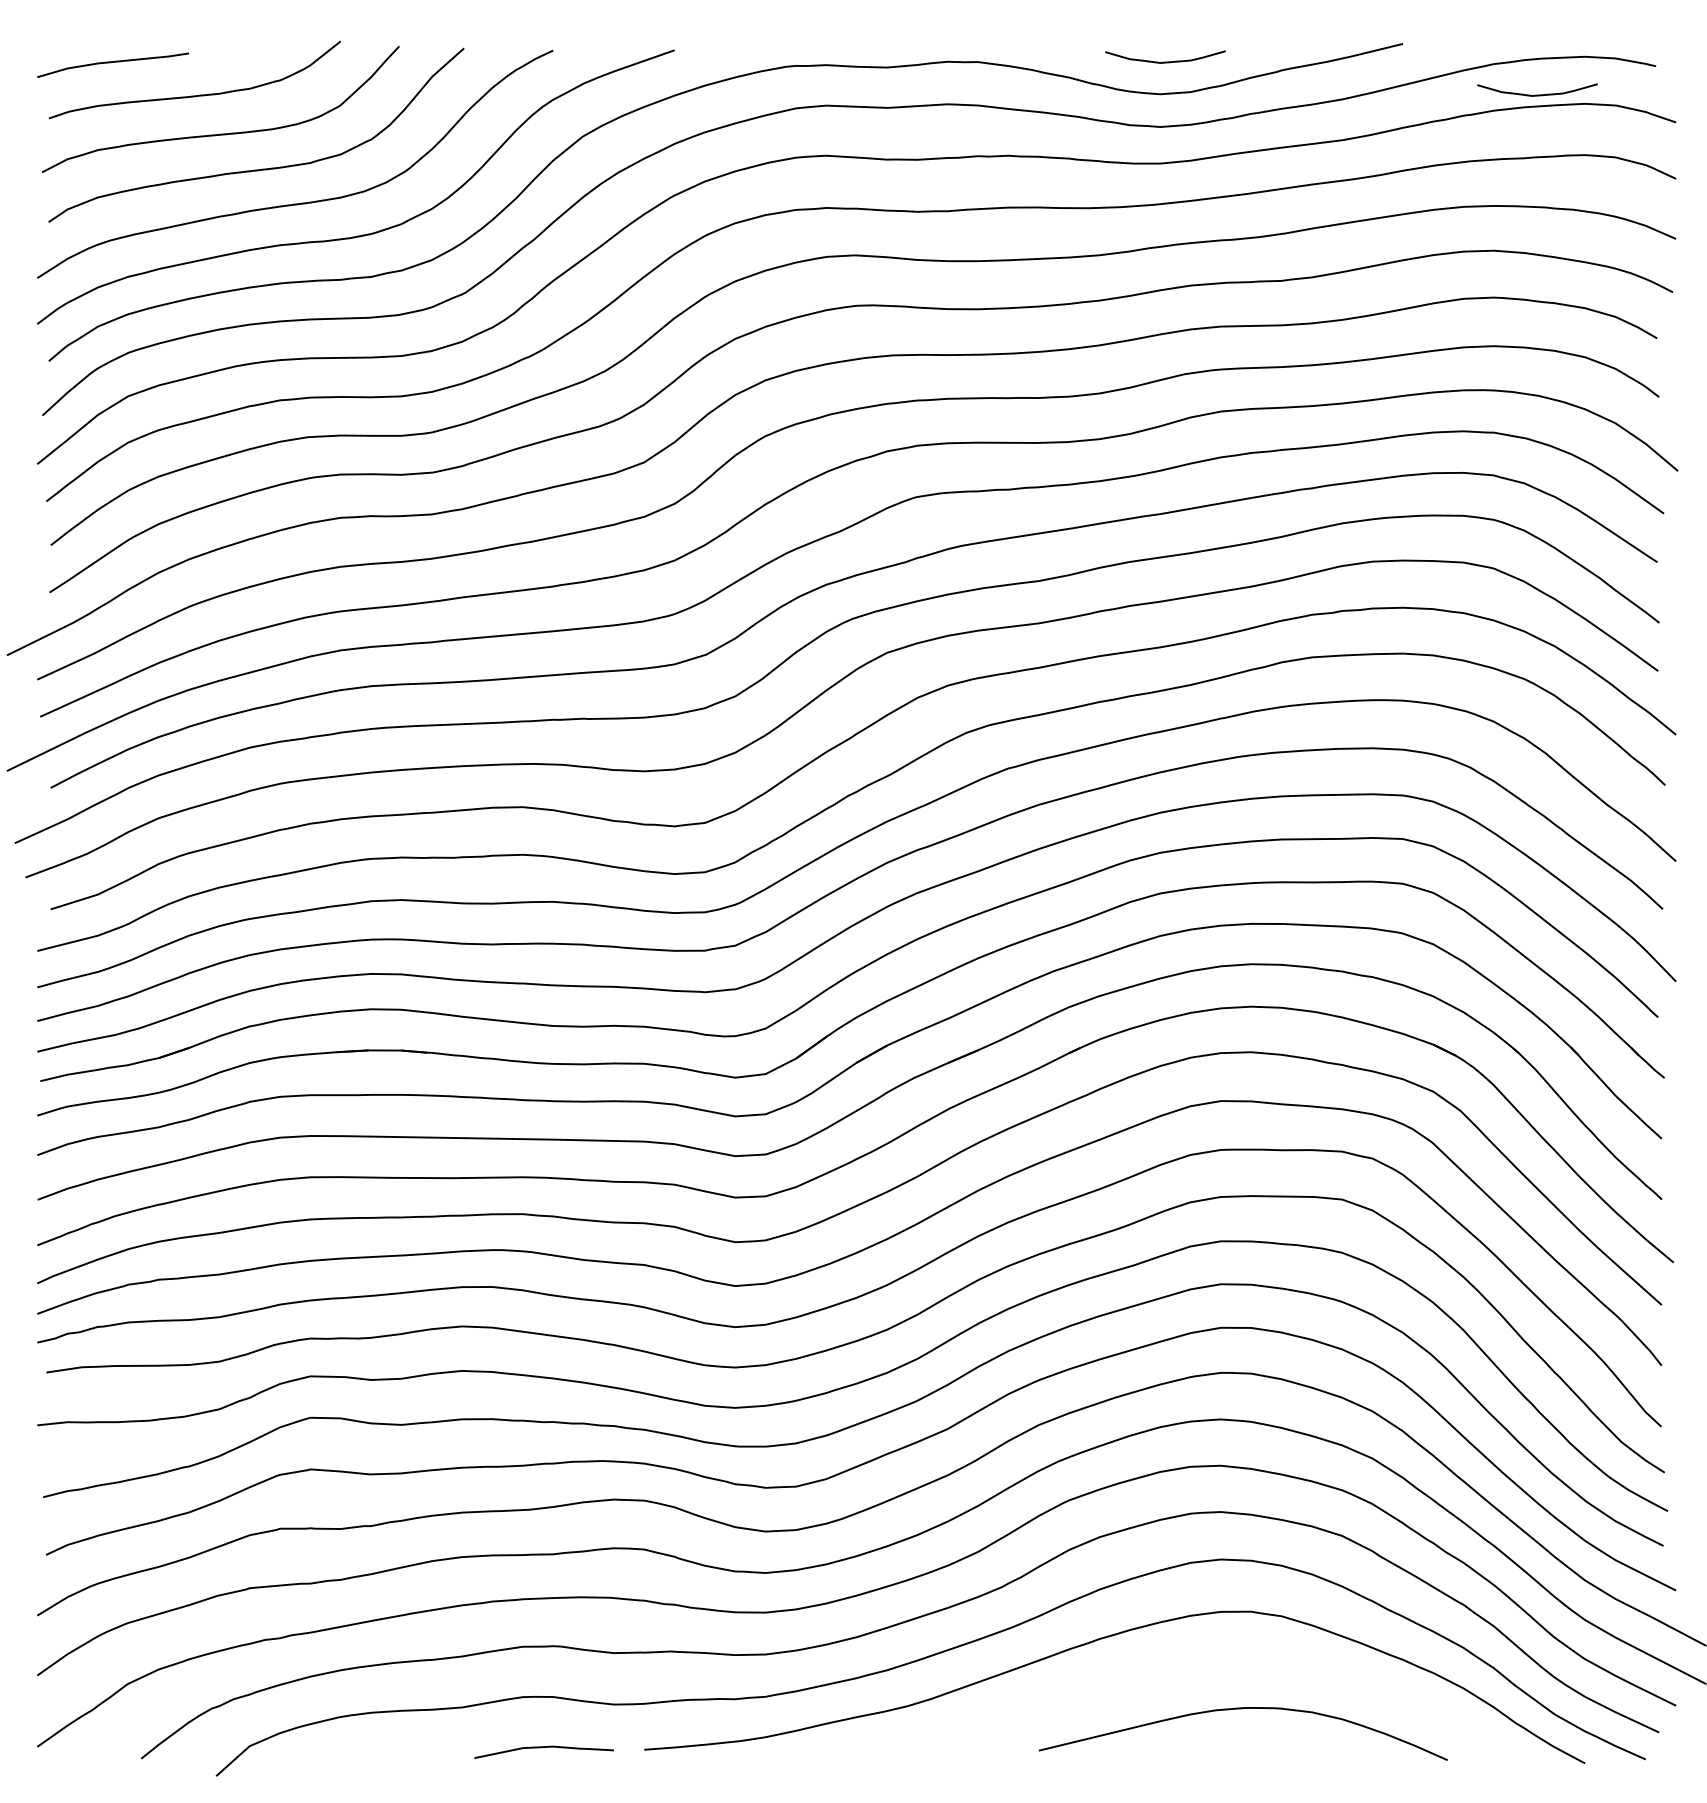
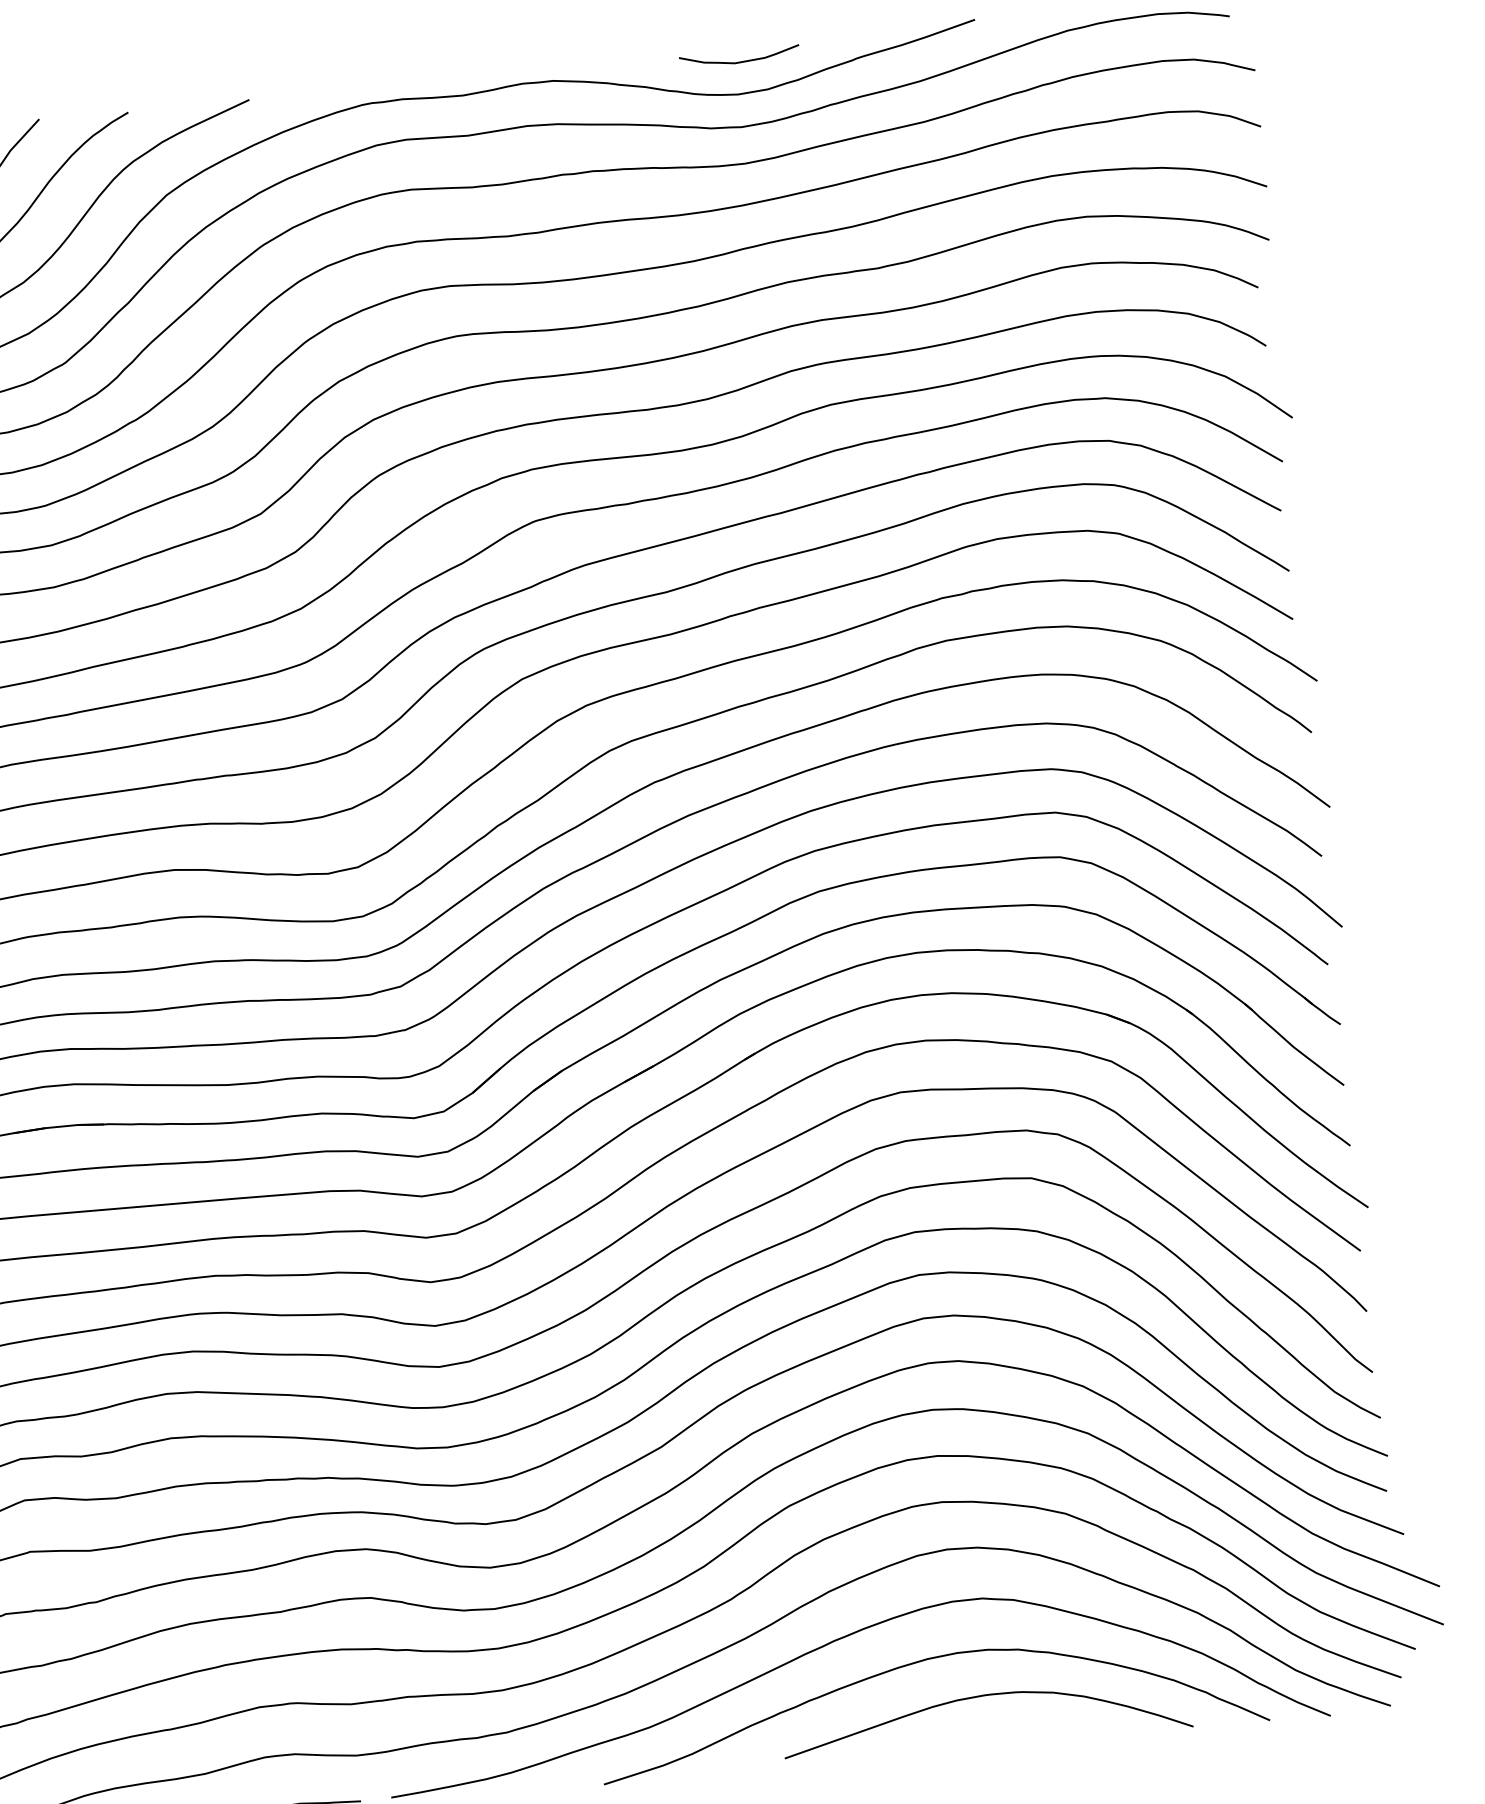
curve: (1537, 94) -> (1114, 56), removed
curve: (1180, 1669) -> (917, 1663), added

